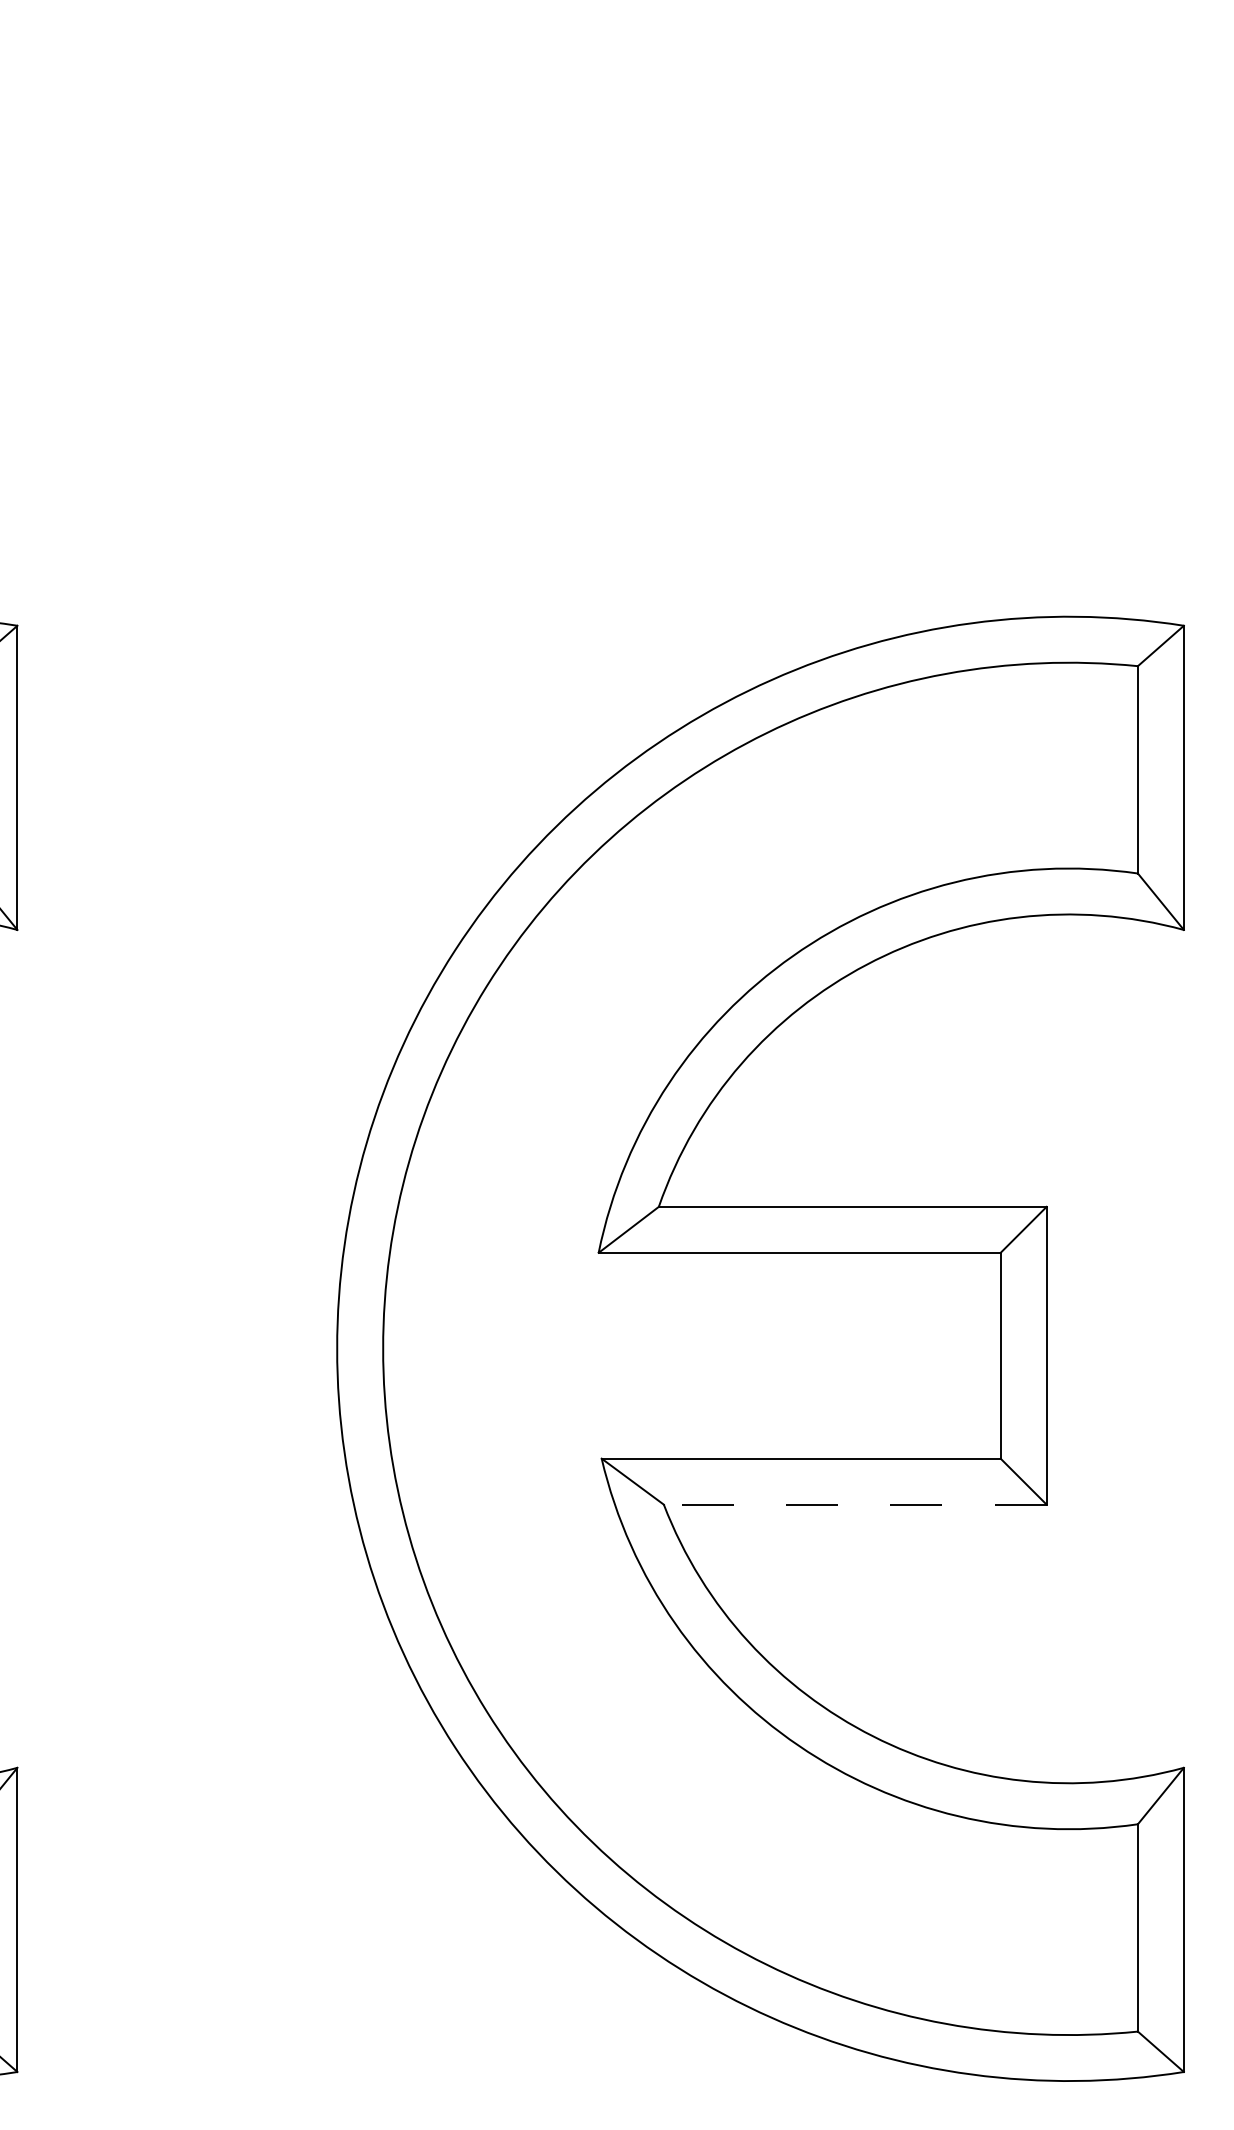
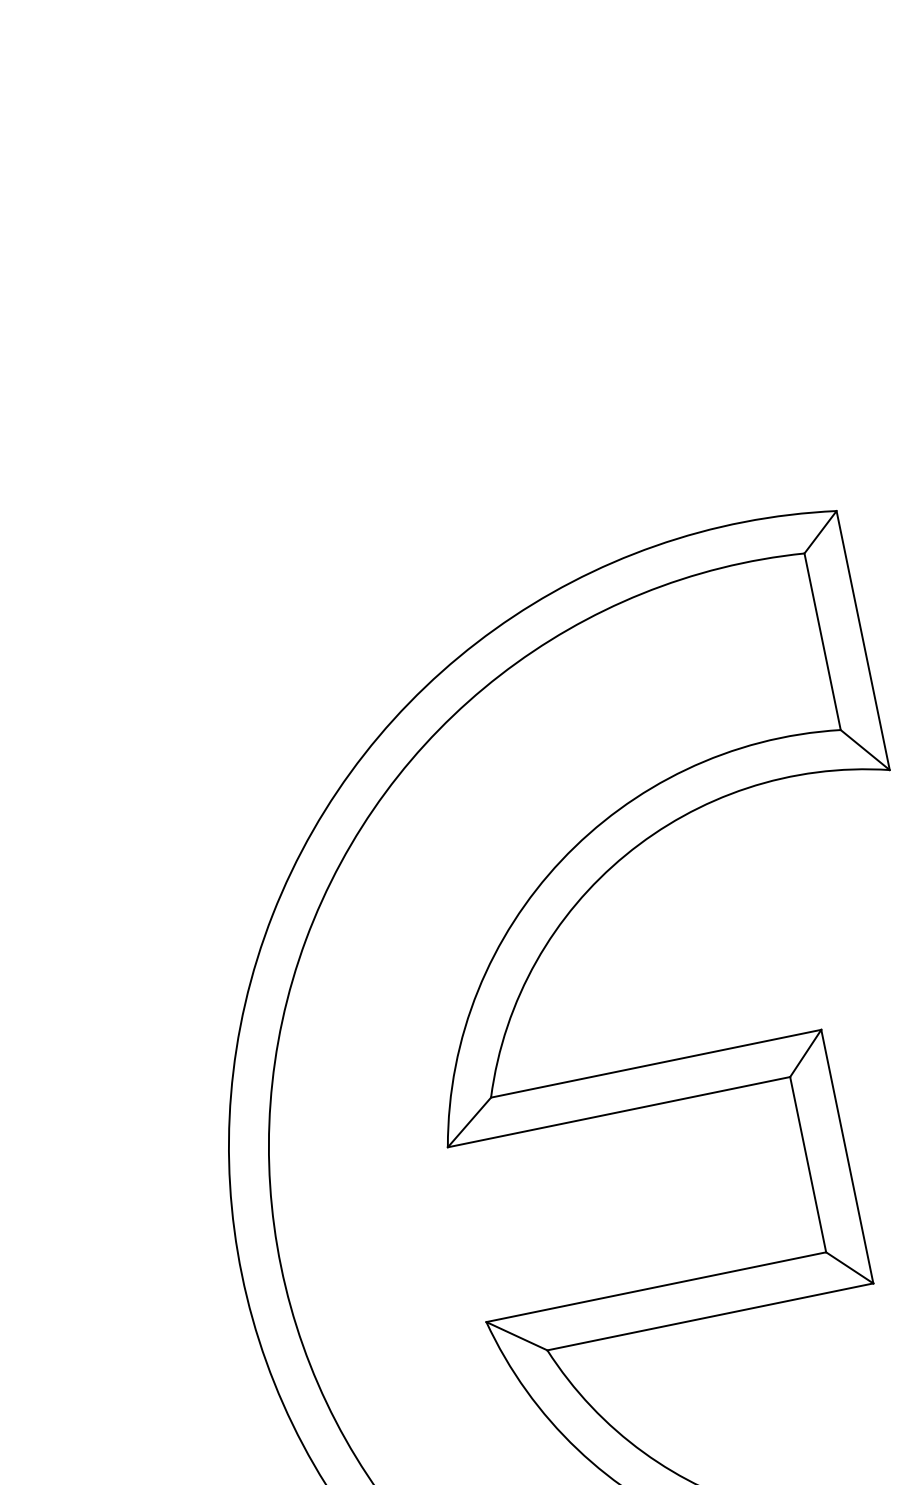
line: (854, 1504) -> (709, 1316), dashed -> solid

